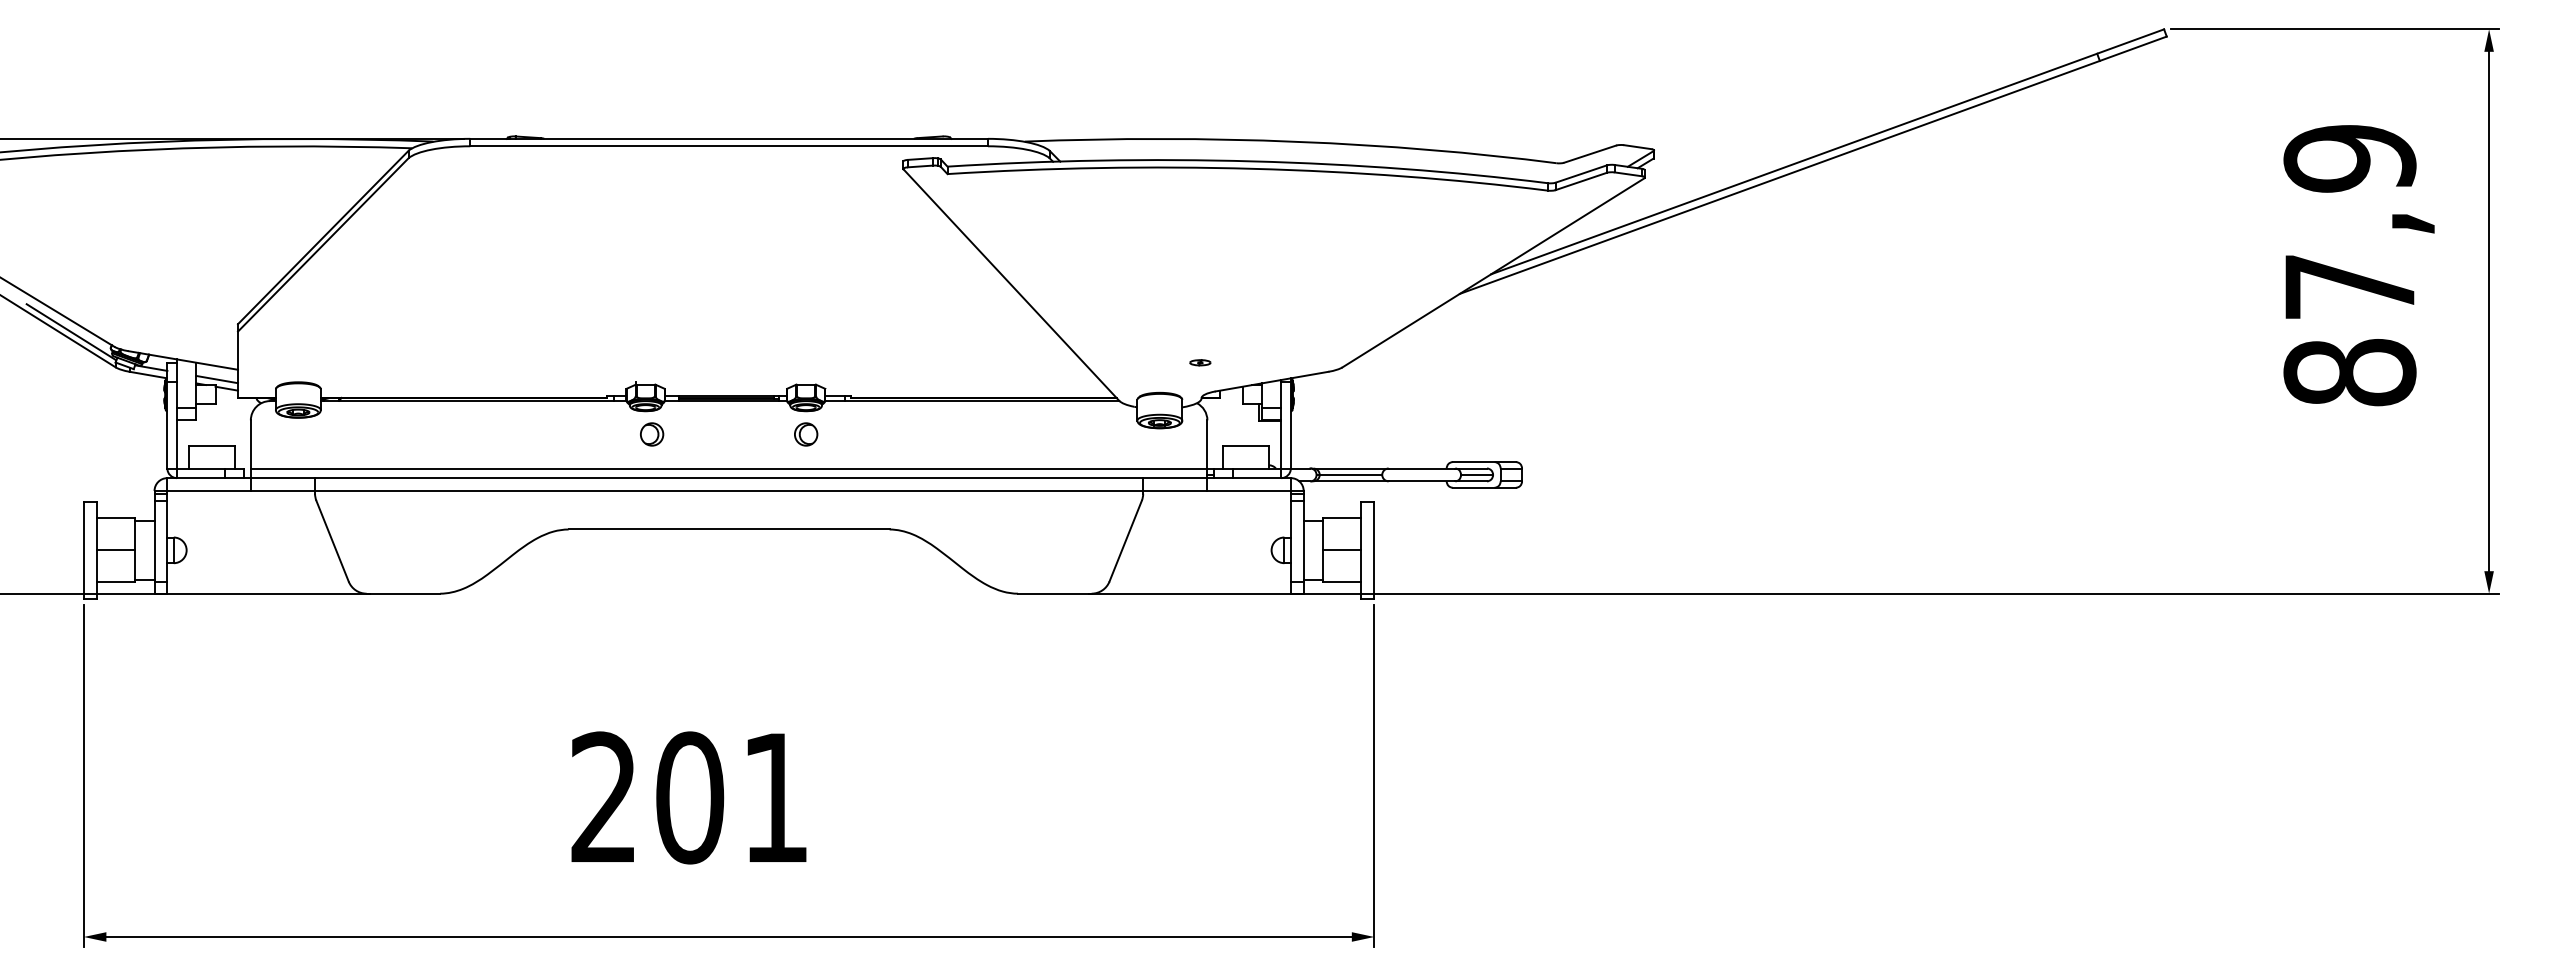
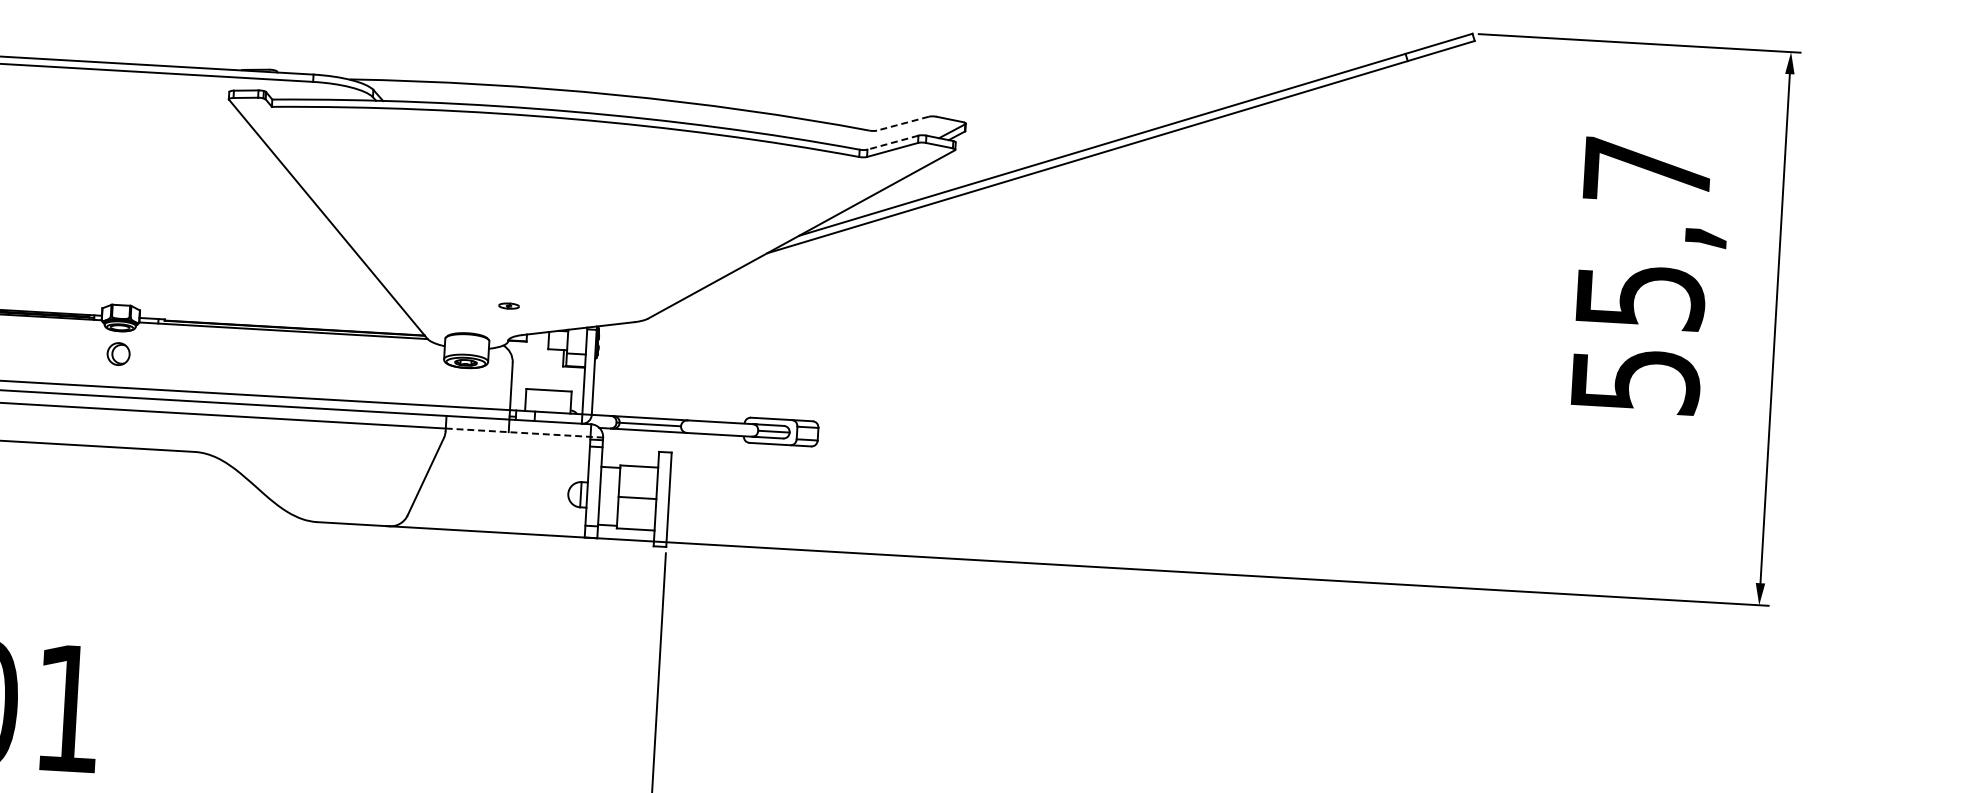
line: (1589, 154) -> (902, 123), solid -> dashed
line: (1581, 174) -> (893, 143), solid -> dashed
text: (2349, 265) -> (1640, 275), 87,9 -> 55,7
line: (1223, 490) -> (524, 432), solid -> dashed

